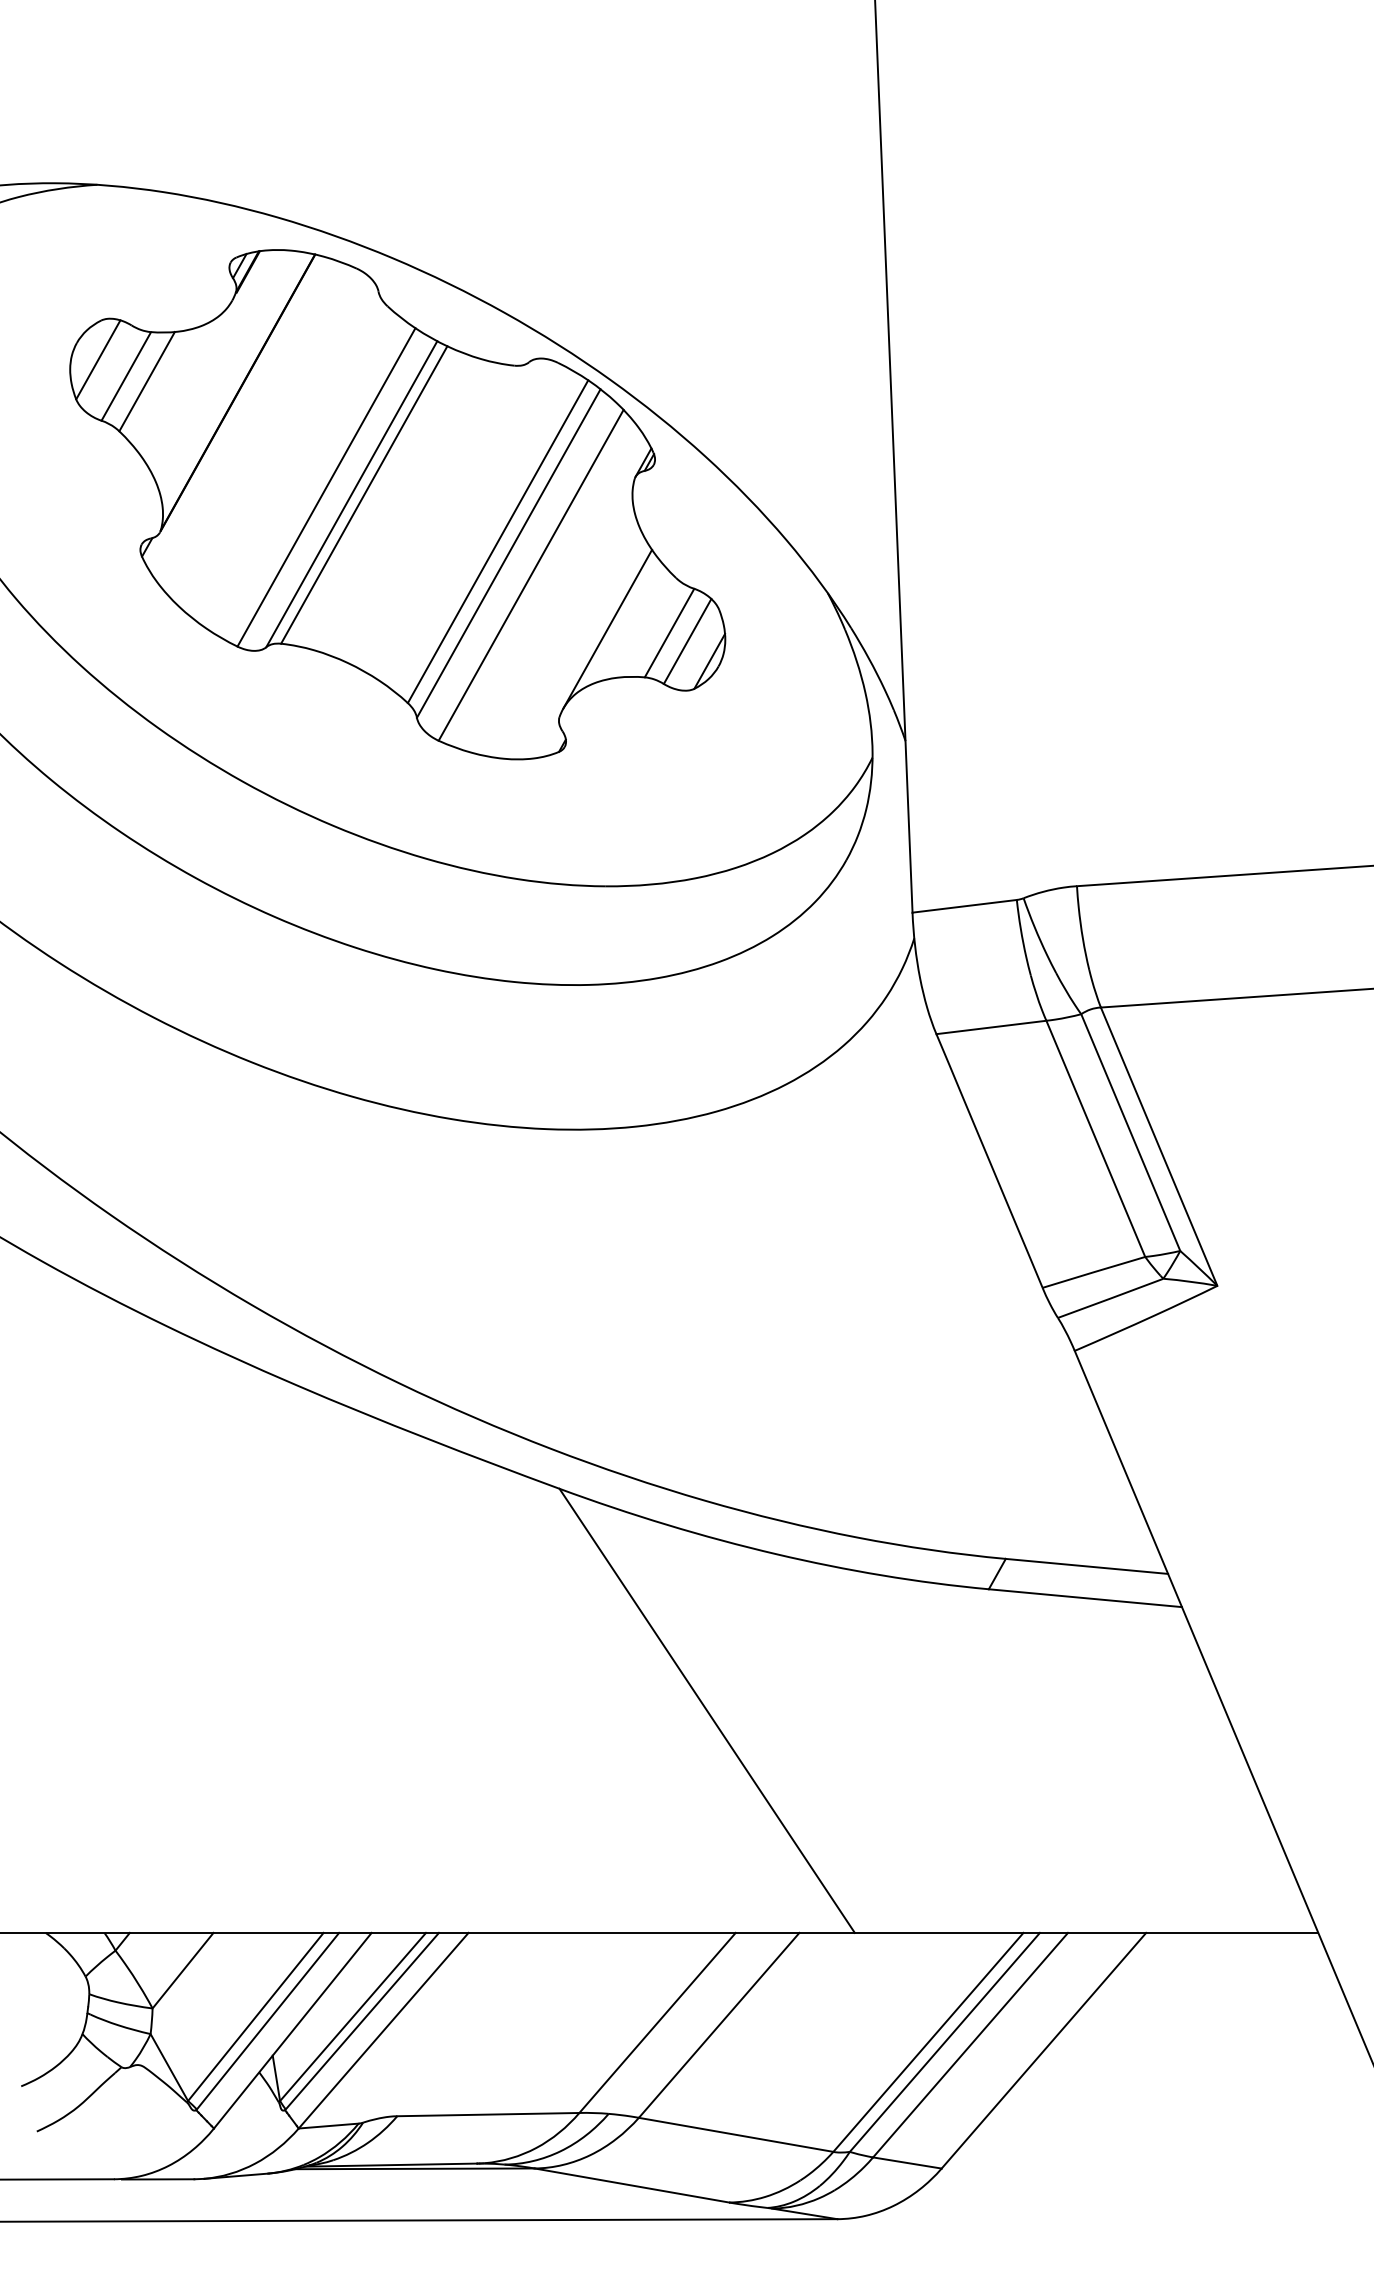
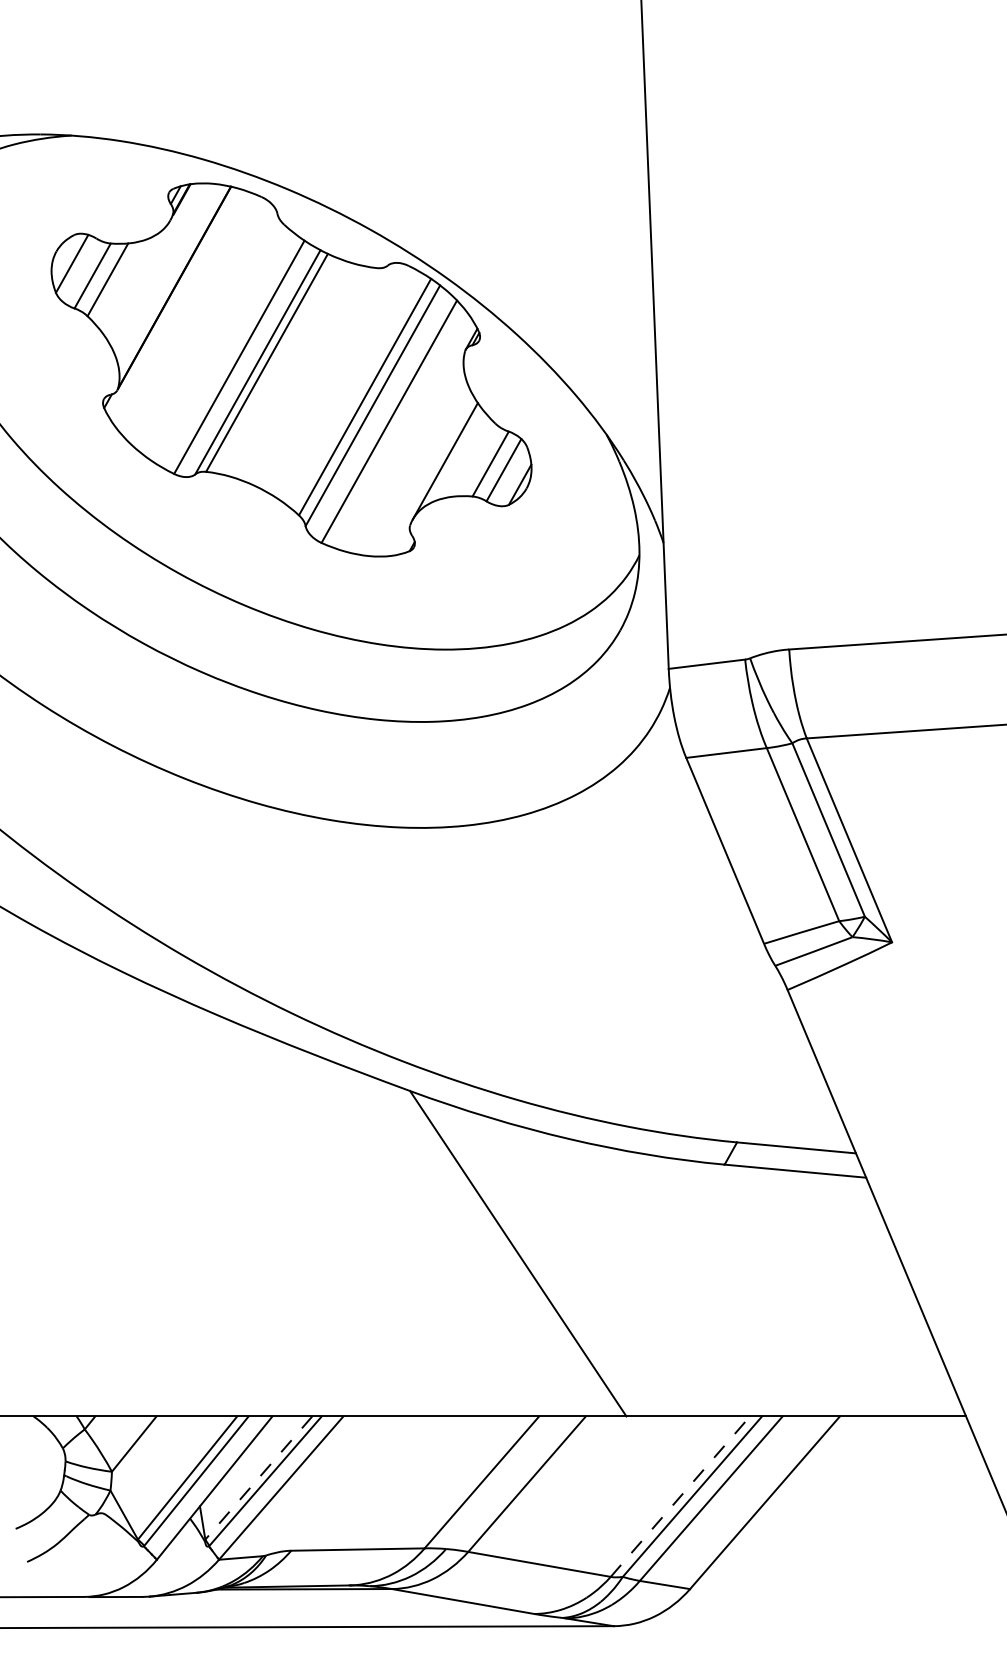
line: (352, 2017) -> (258, 1478), solid -> dashed
line: (928, 2042) -> (680, 1496), solid -> dashed

